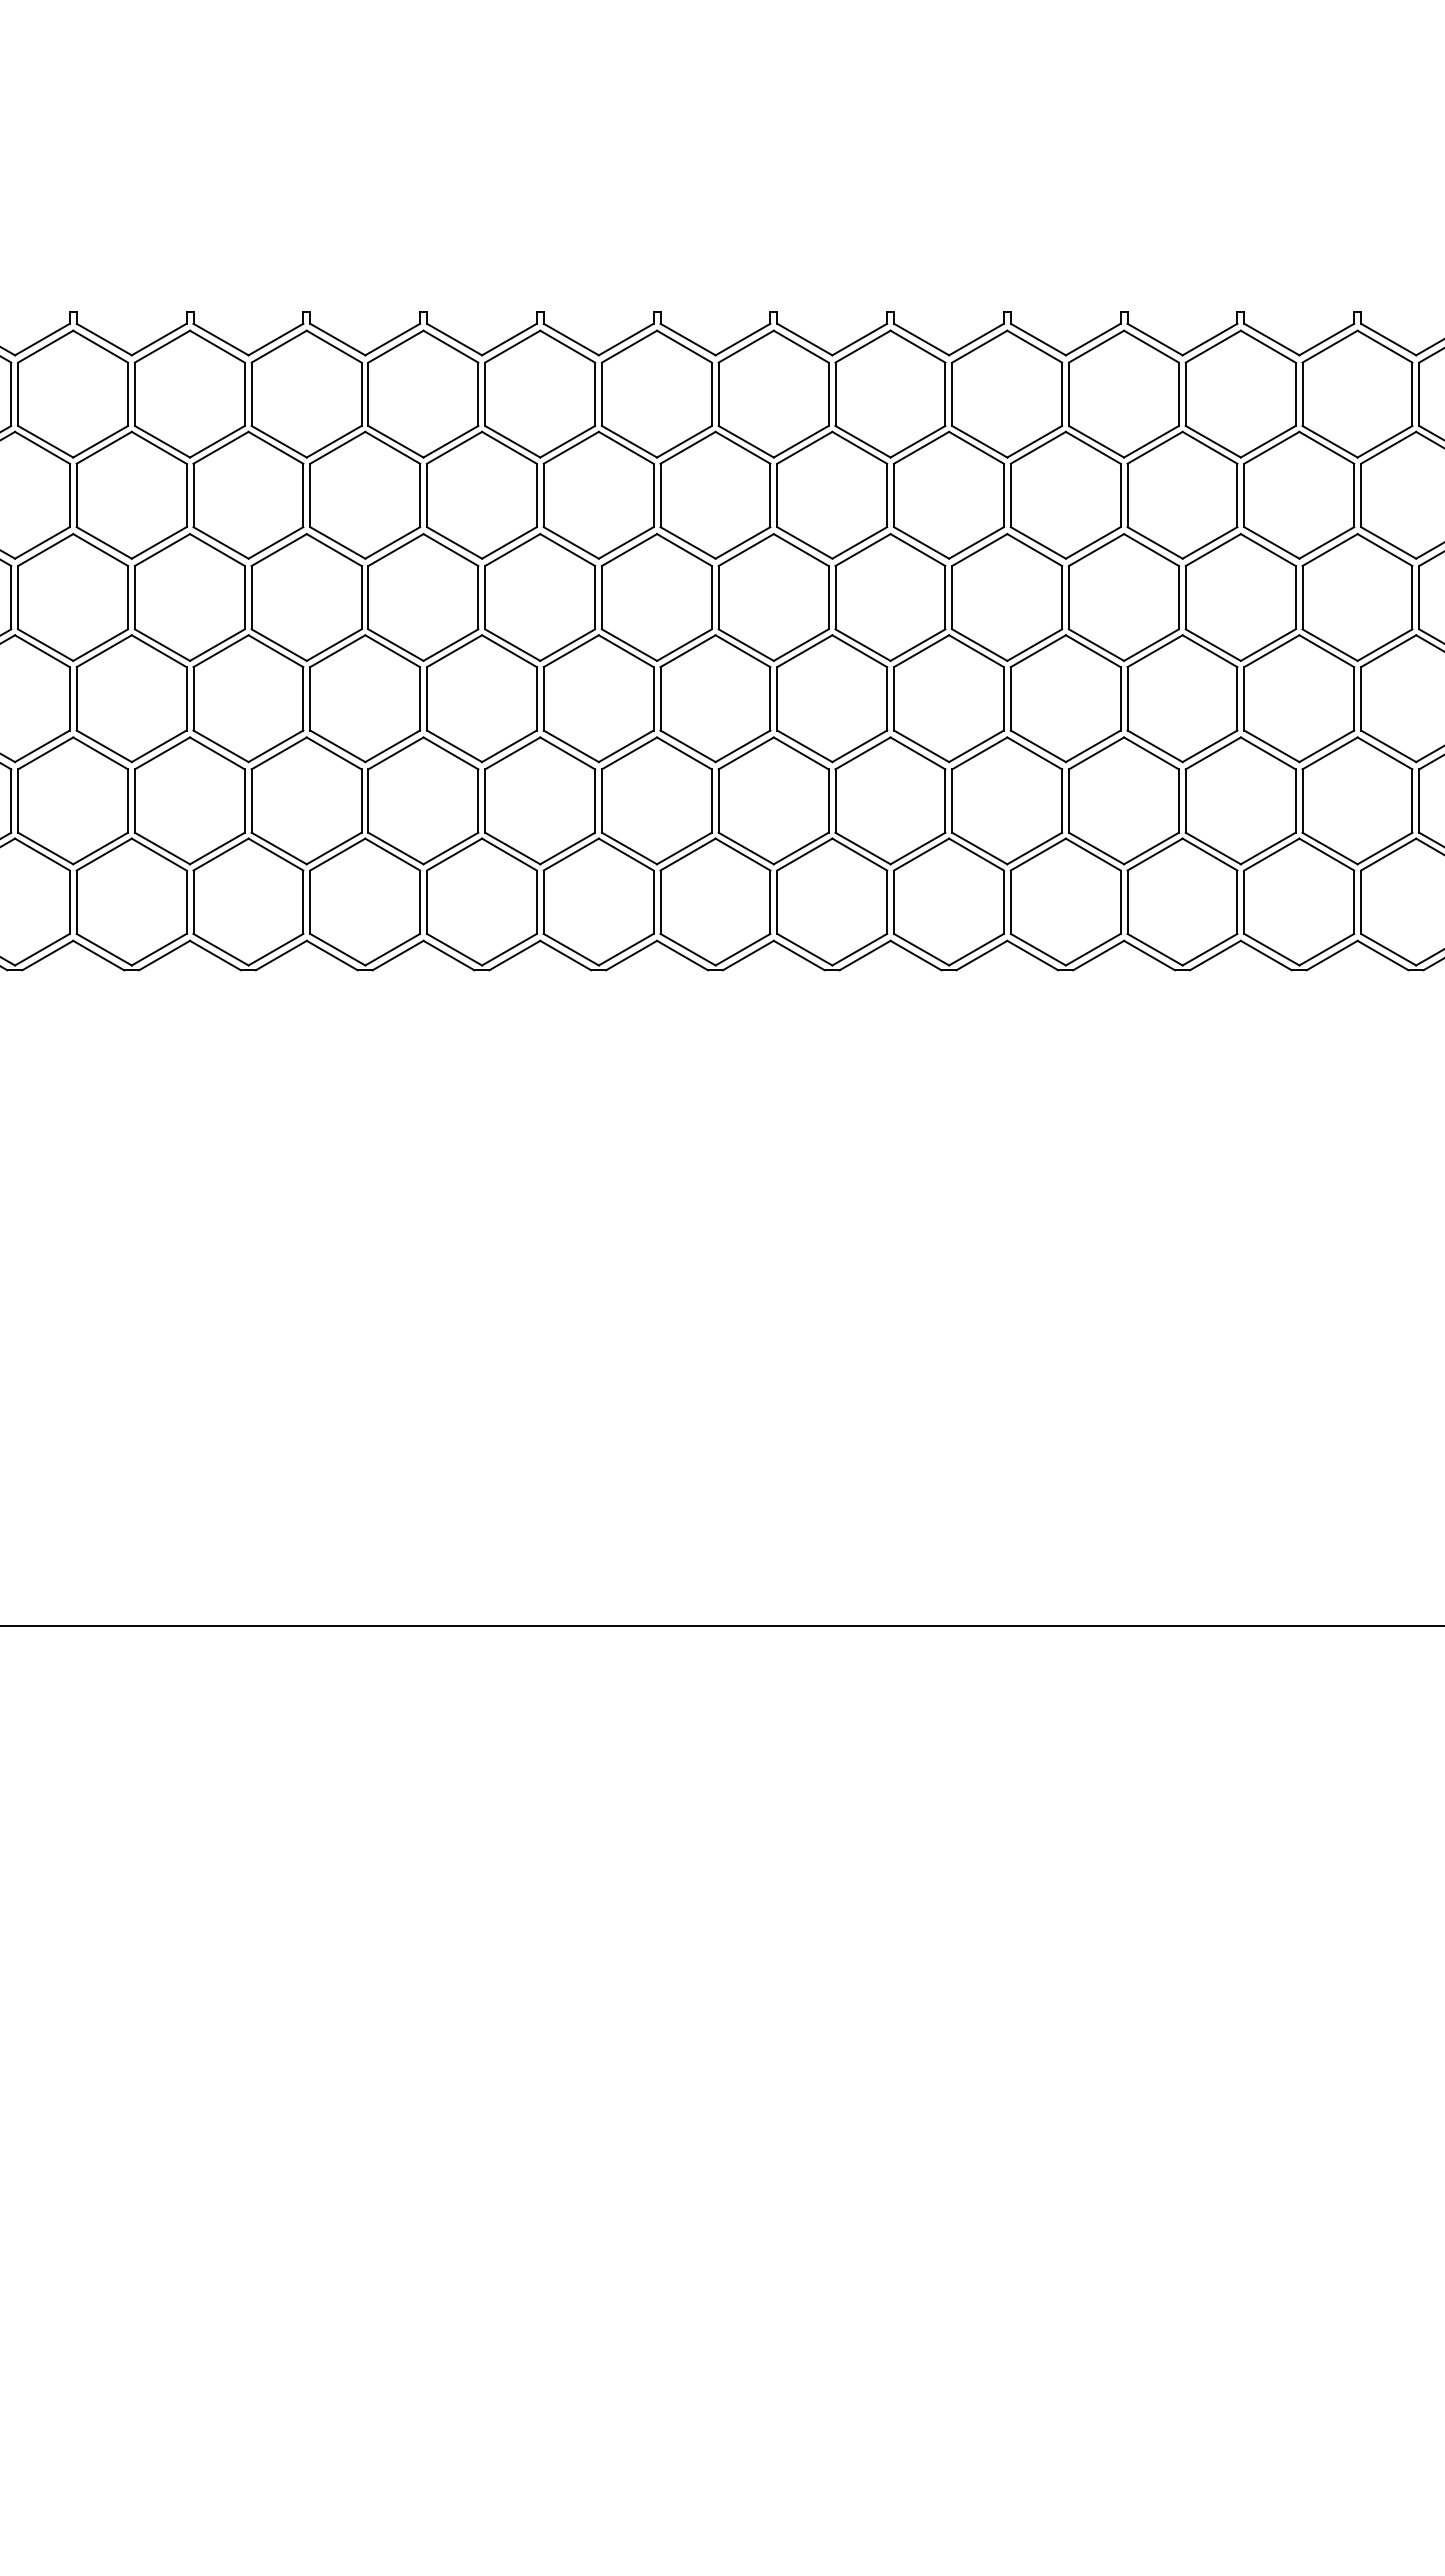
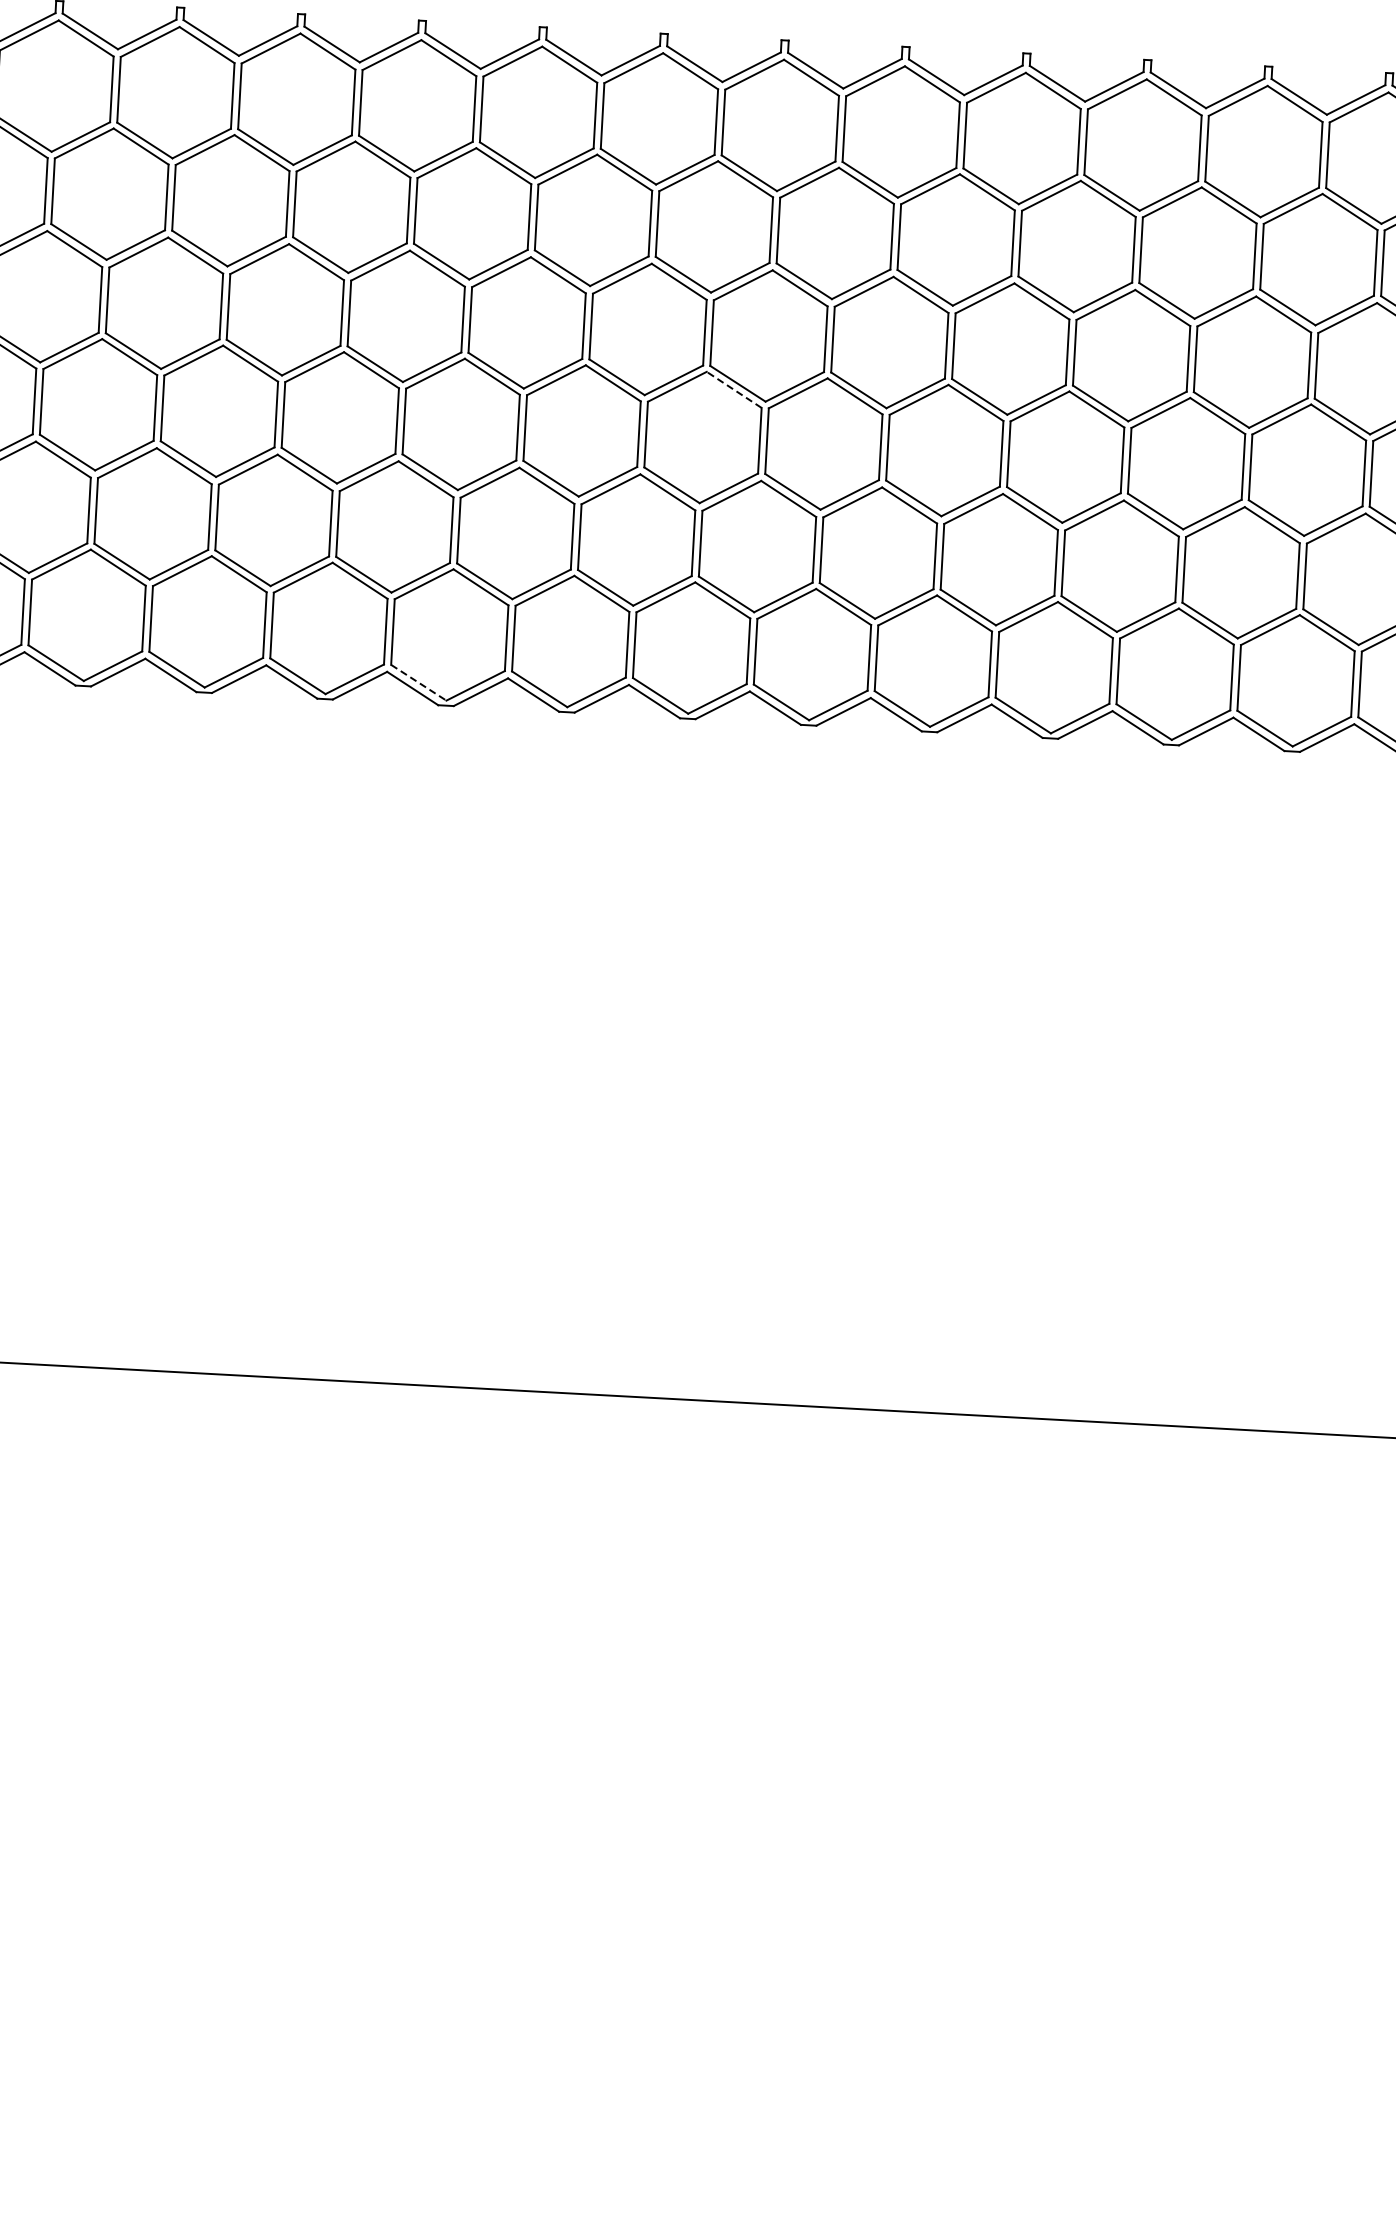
line: (859, 651) -> (733, 390), solid -> dashed
line: (571, 949) -> (419, 682), solid -> dashed

